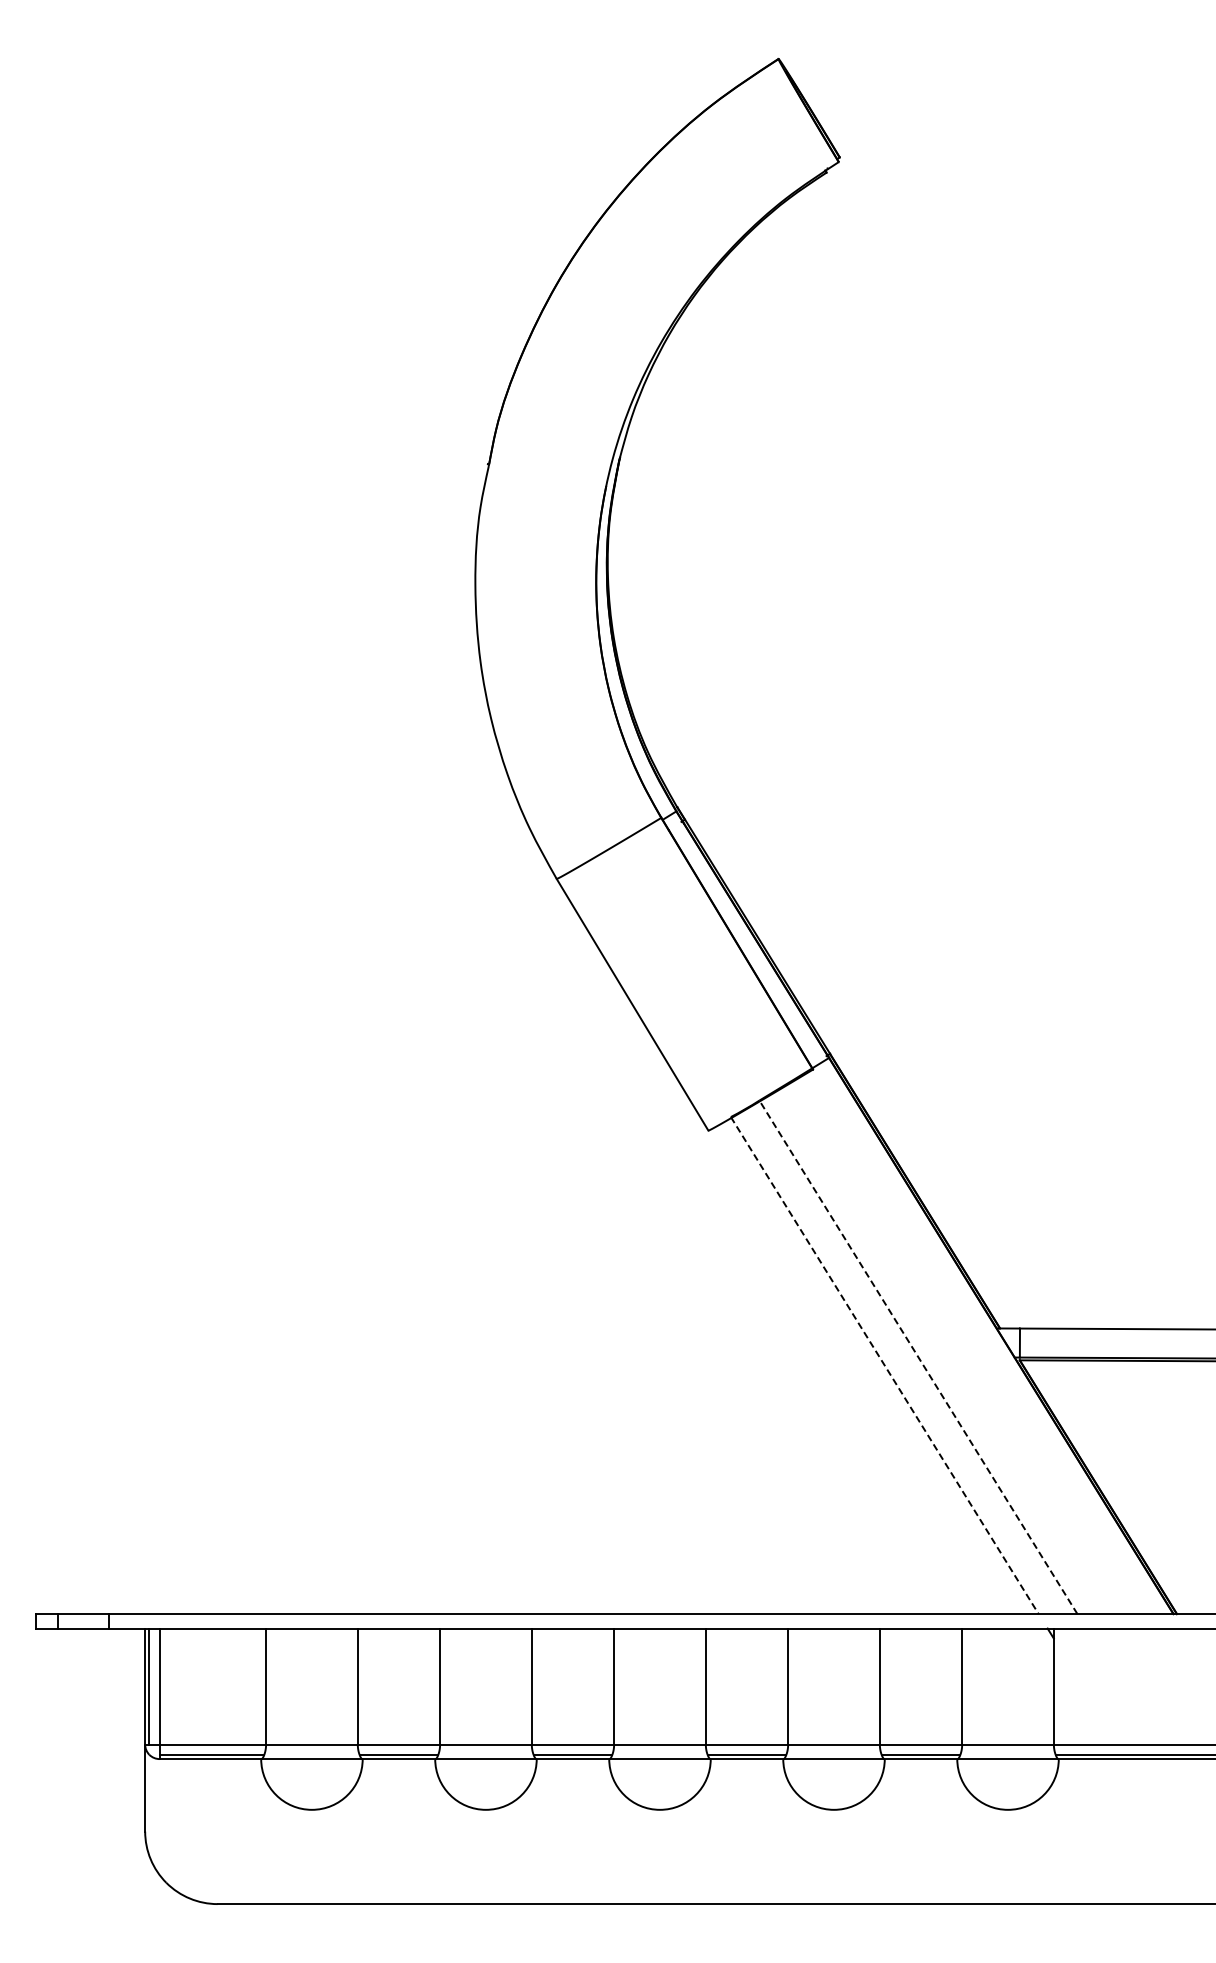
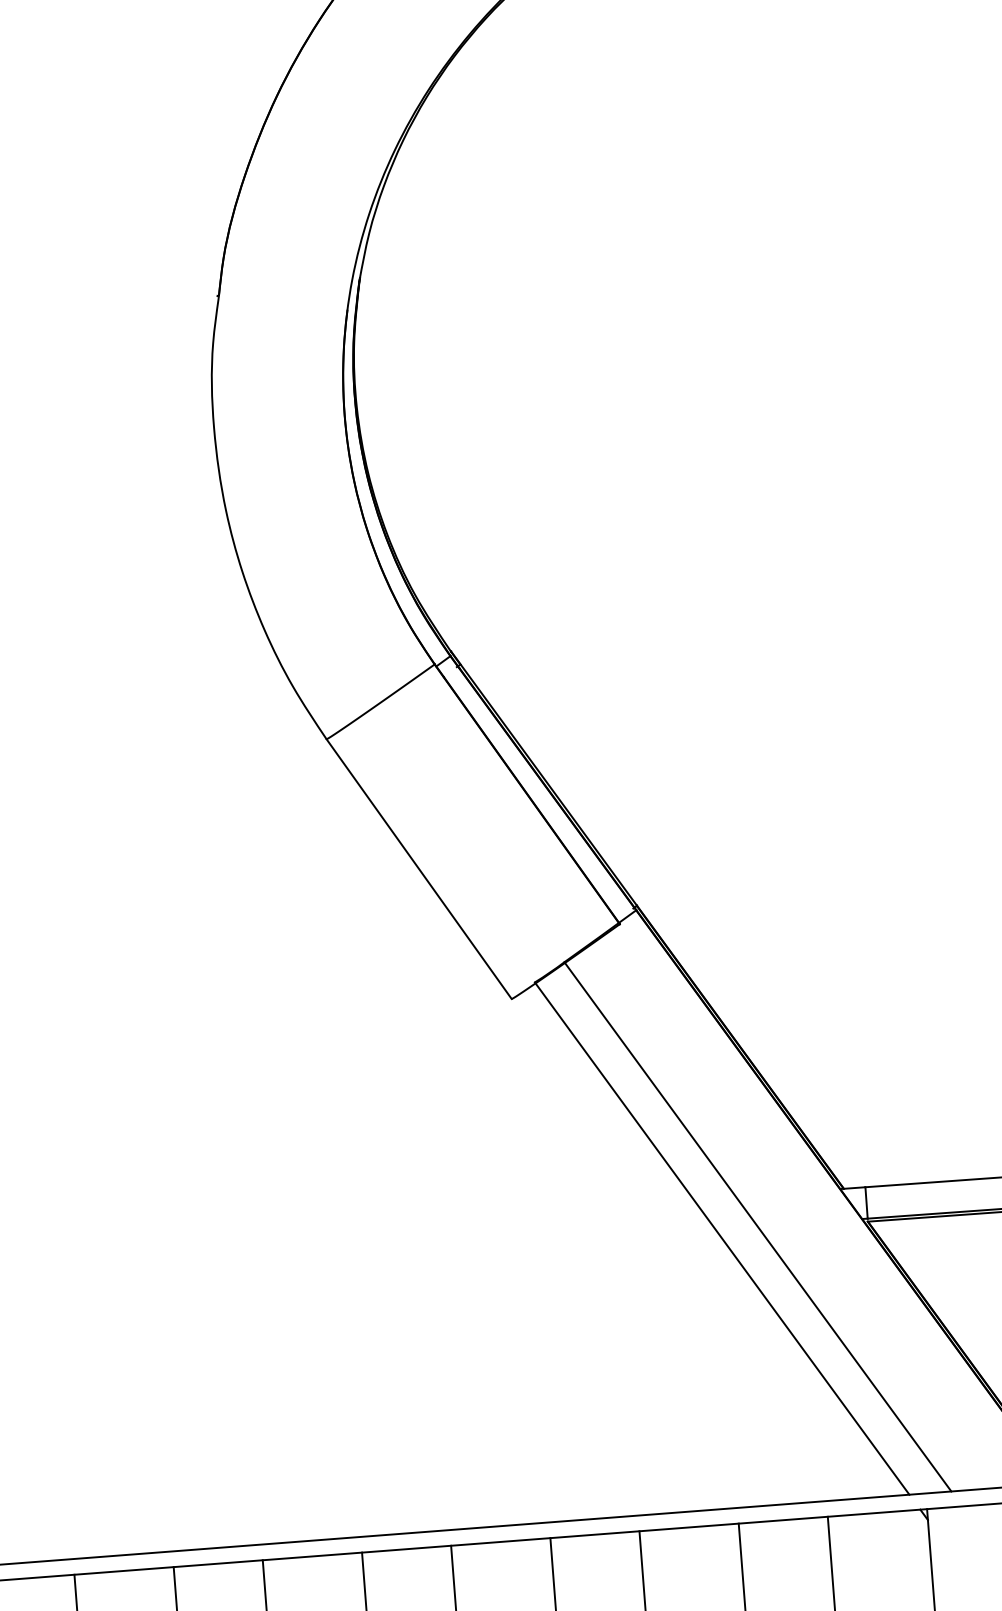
line: (918, 1357) -> (757, 1227), dashed -> solid
line: (885, 1366) -> (723, 1239), dashed -> solid

